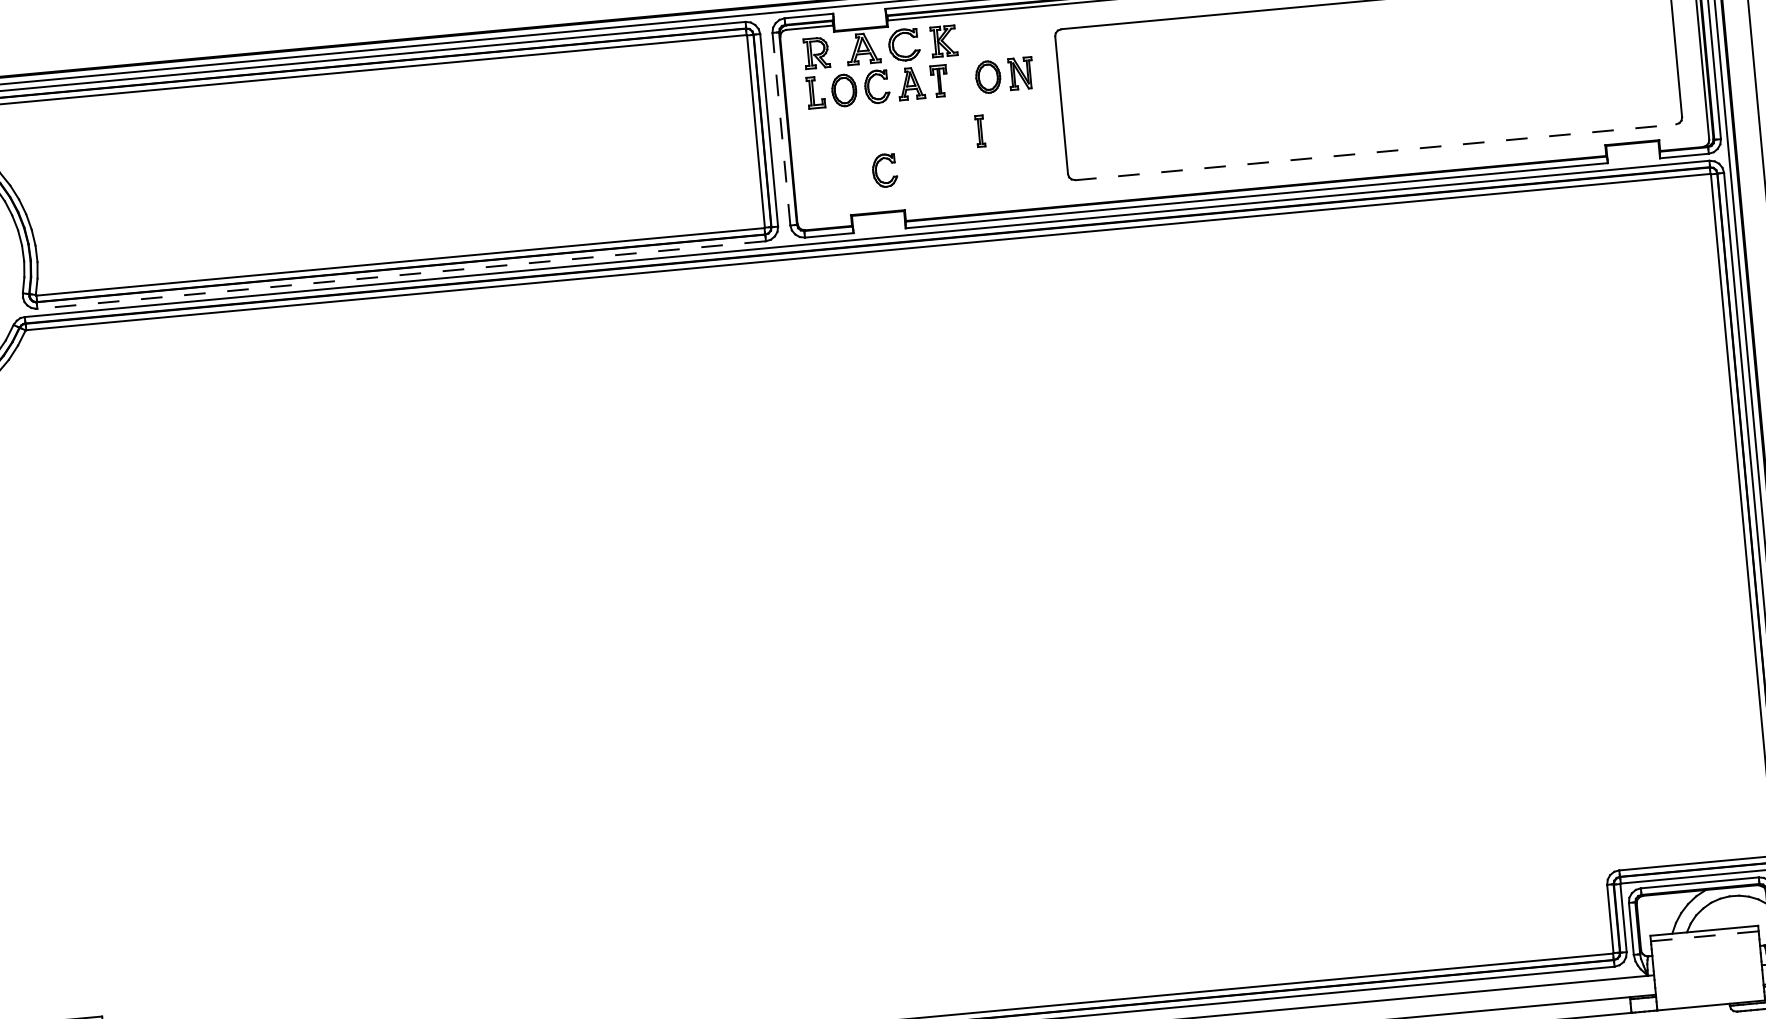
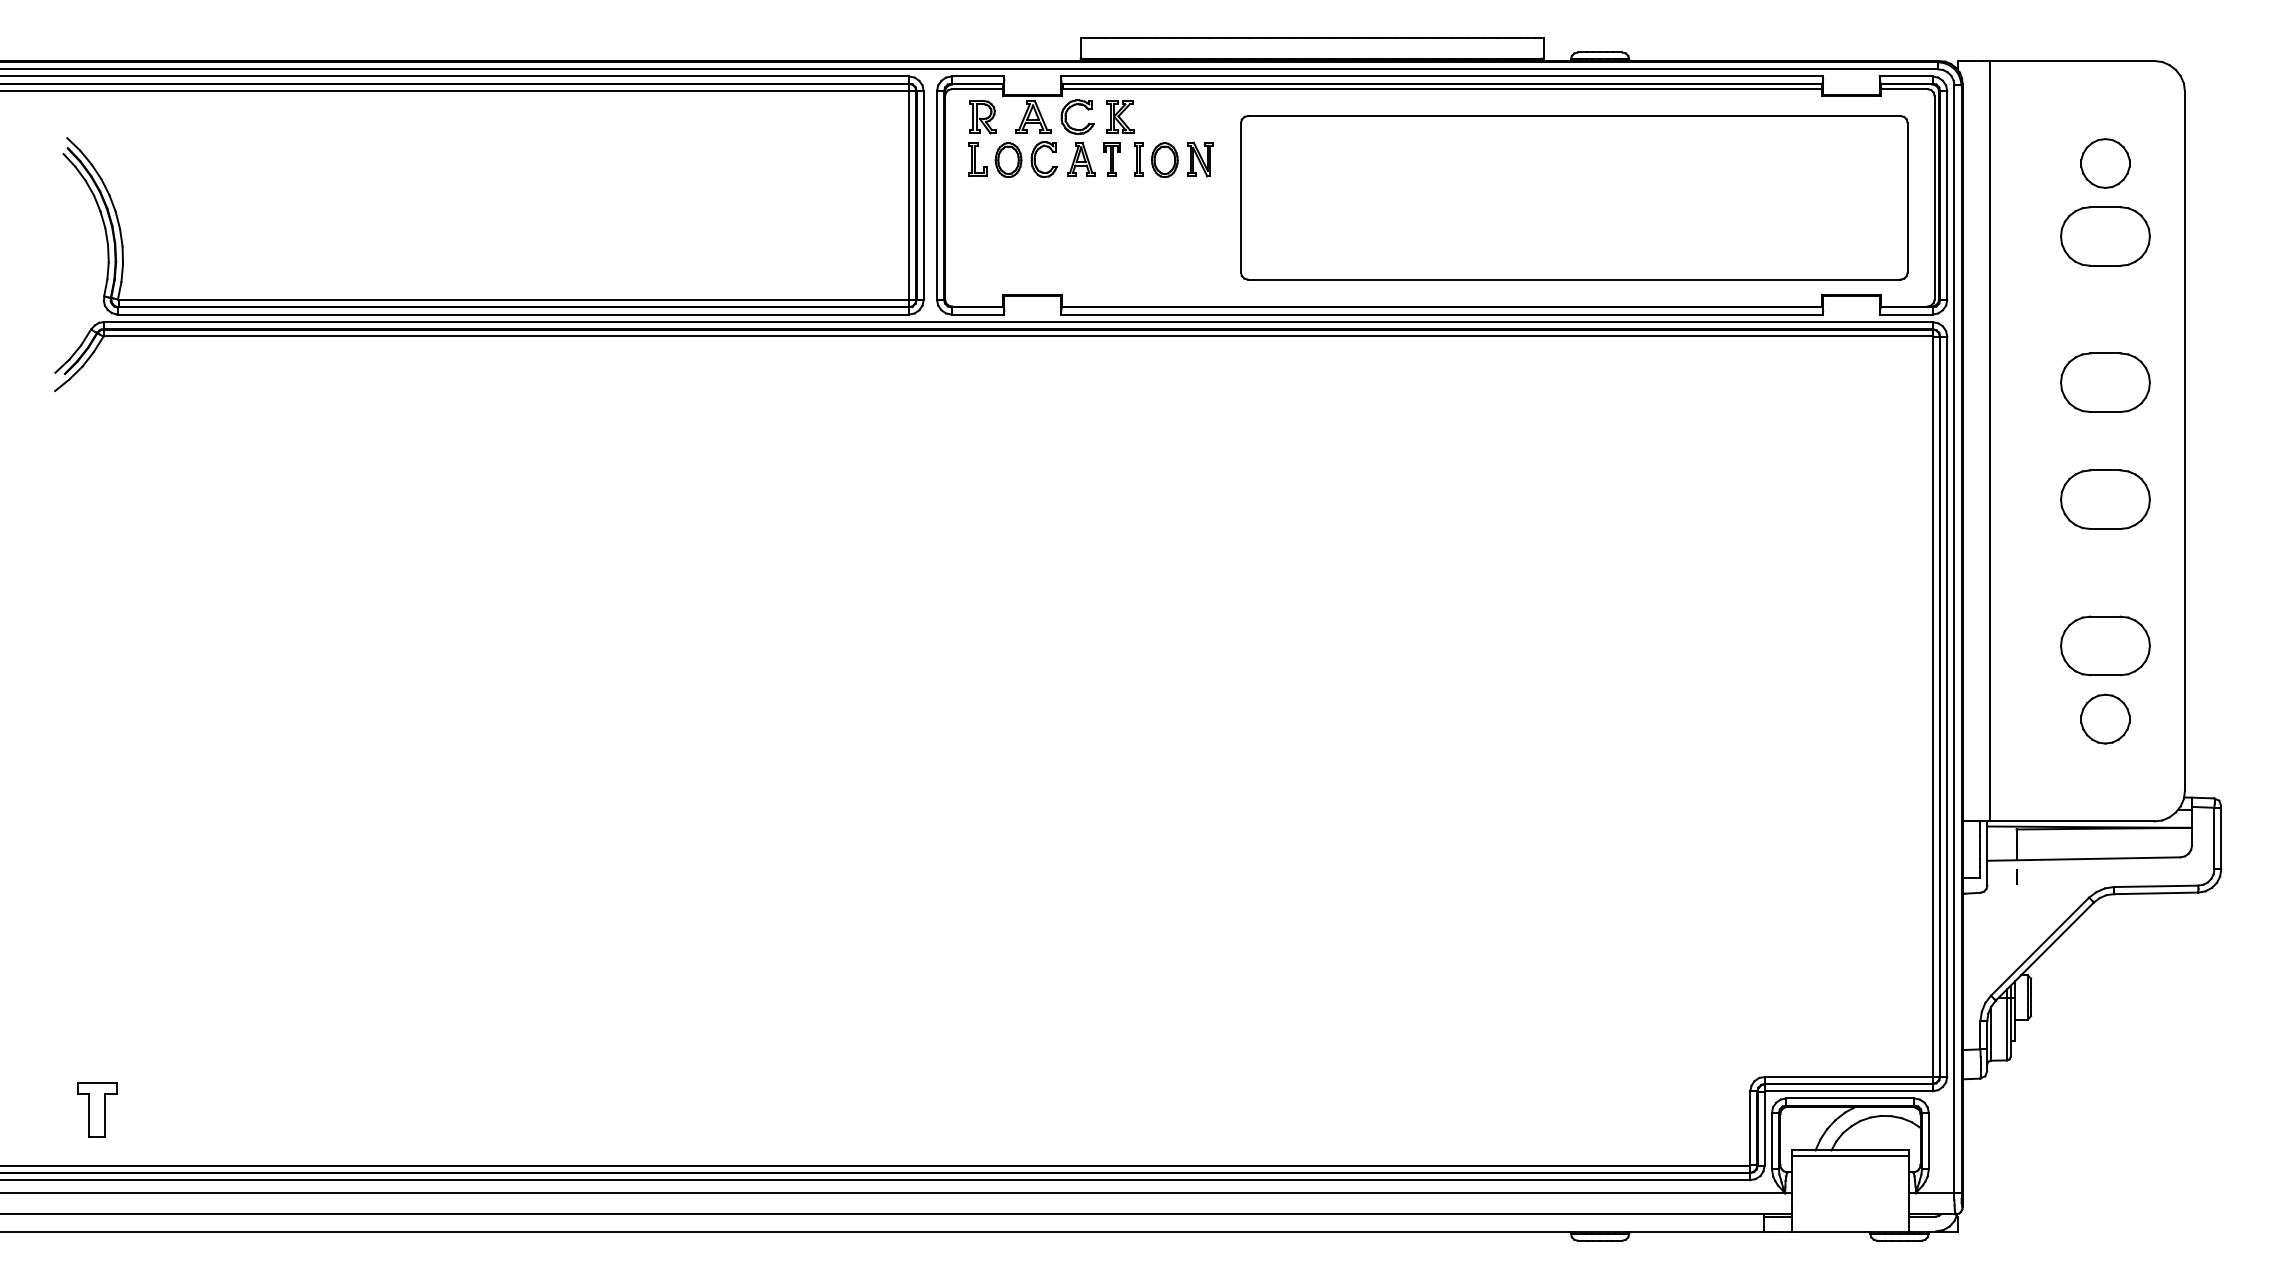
line: (781, 129) -> (937, 195), dashed -> solid
part: (979, 131) -> (1138, 159), moved
line: (1375, 152) -> (1574, 279), dashed -> solid
part: (876, 171) -> (1035, 250), removed
line: (401, 274) -> (513, 314), dashed -> solid
line: (1704, 936) -> (1849, 1156), dashed -> solid

